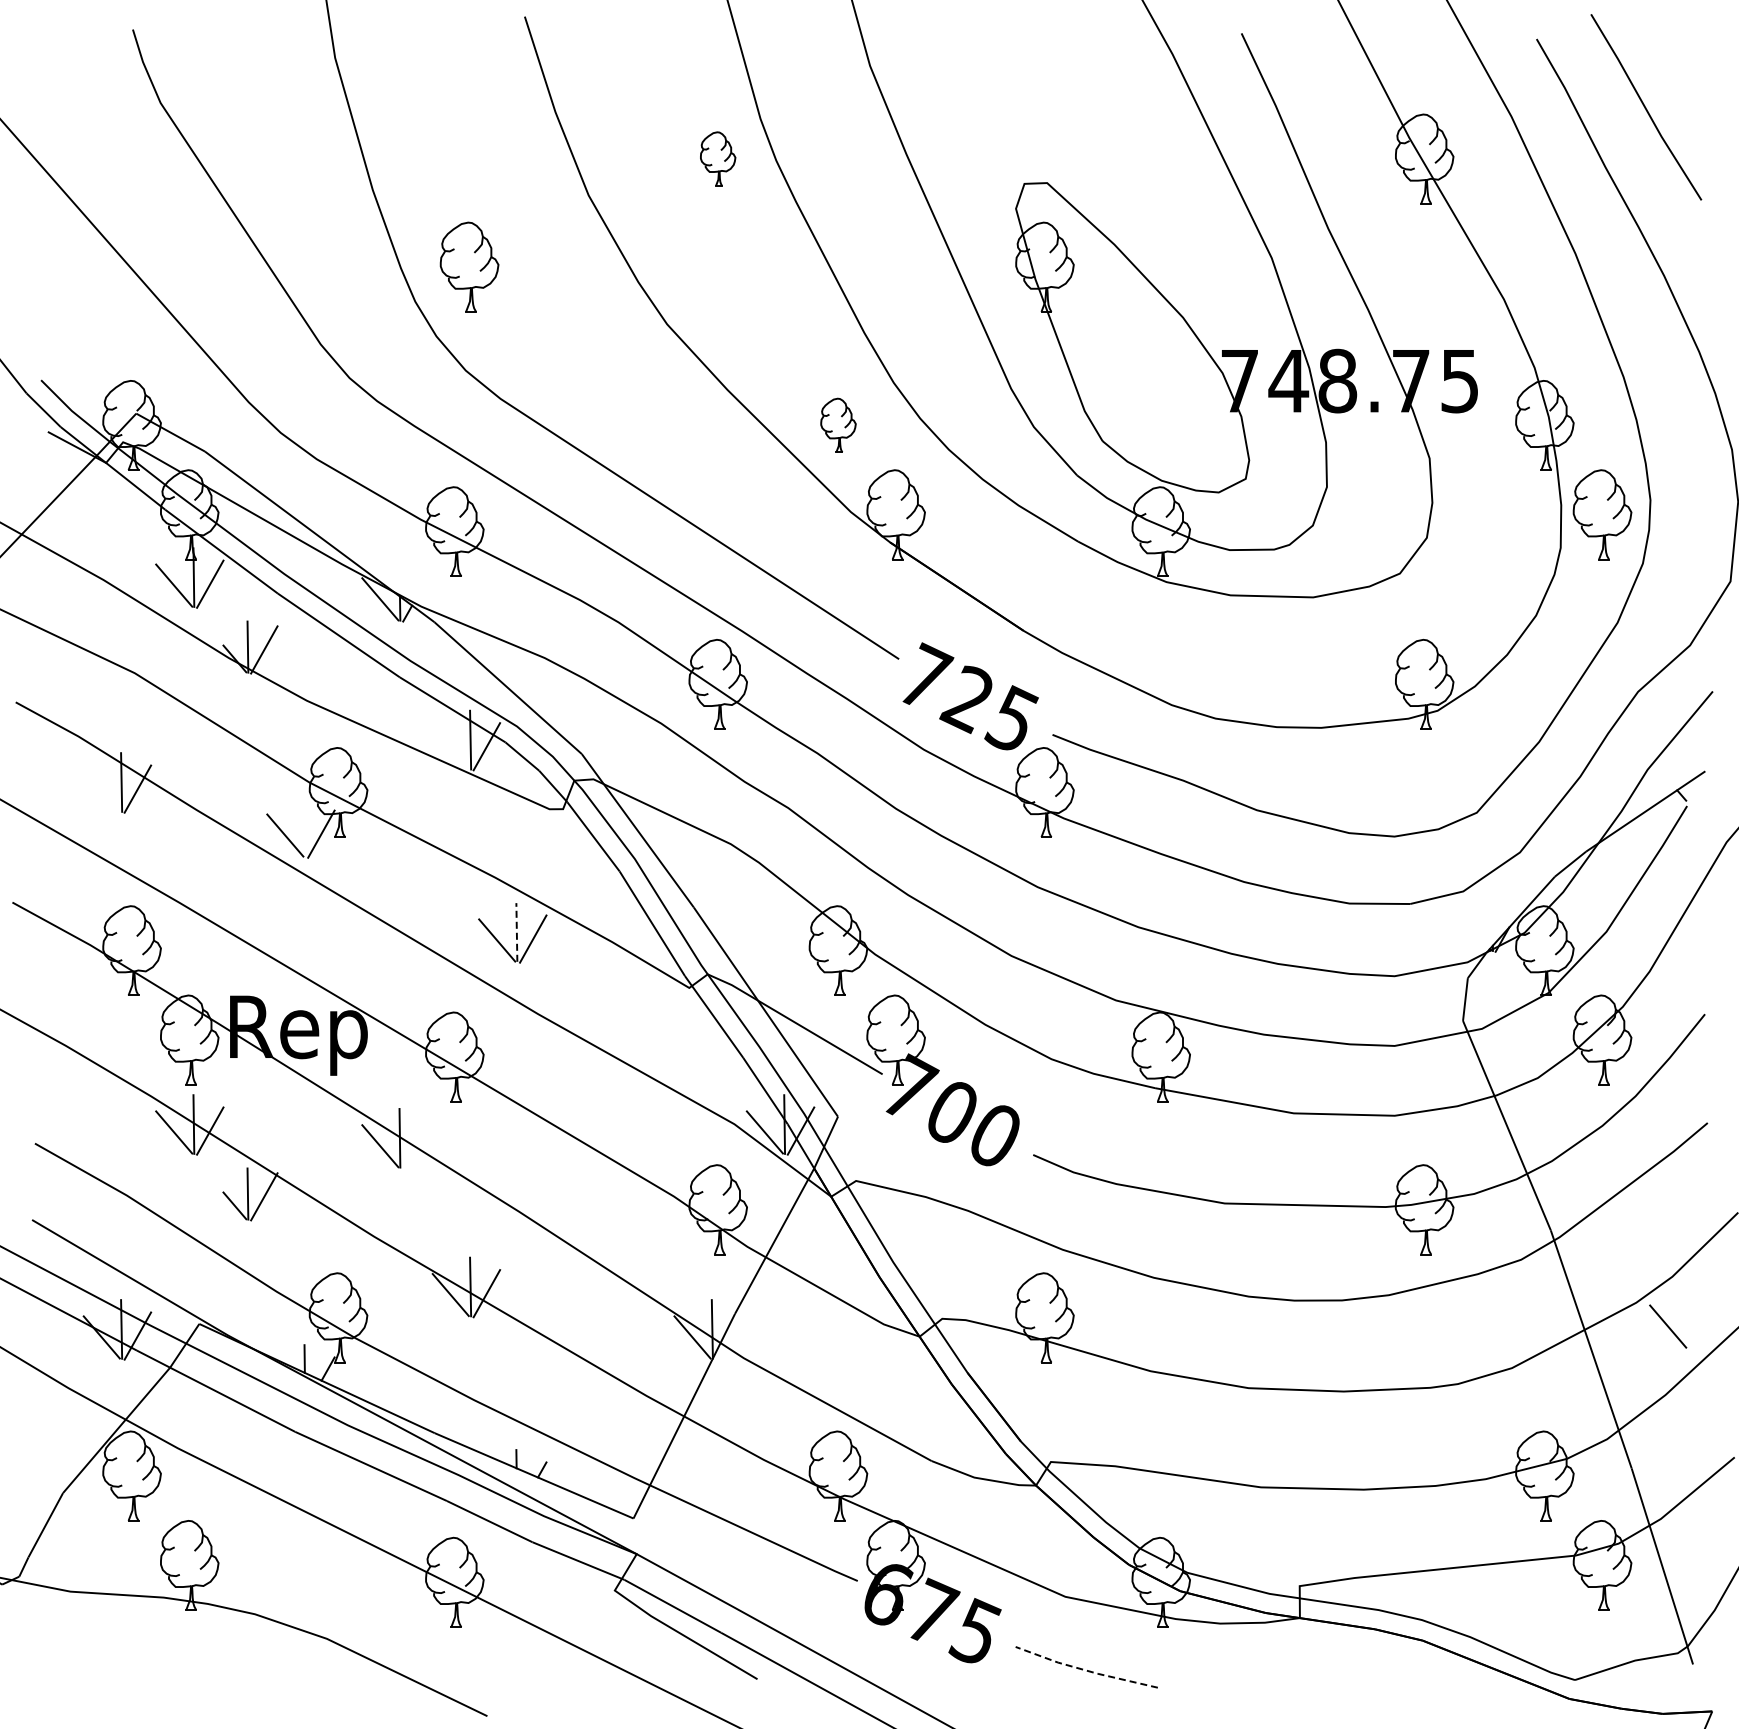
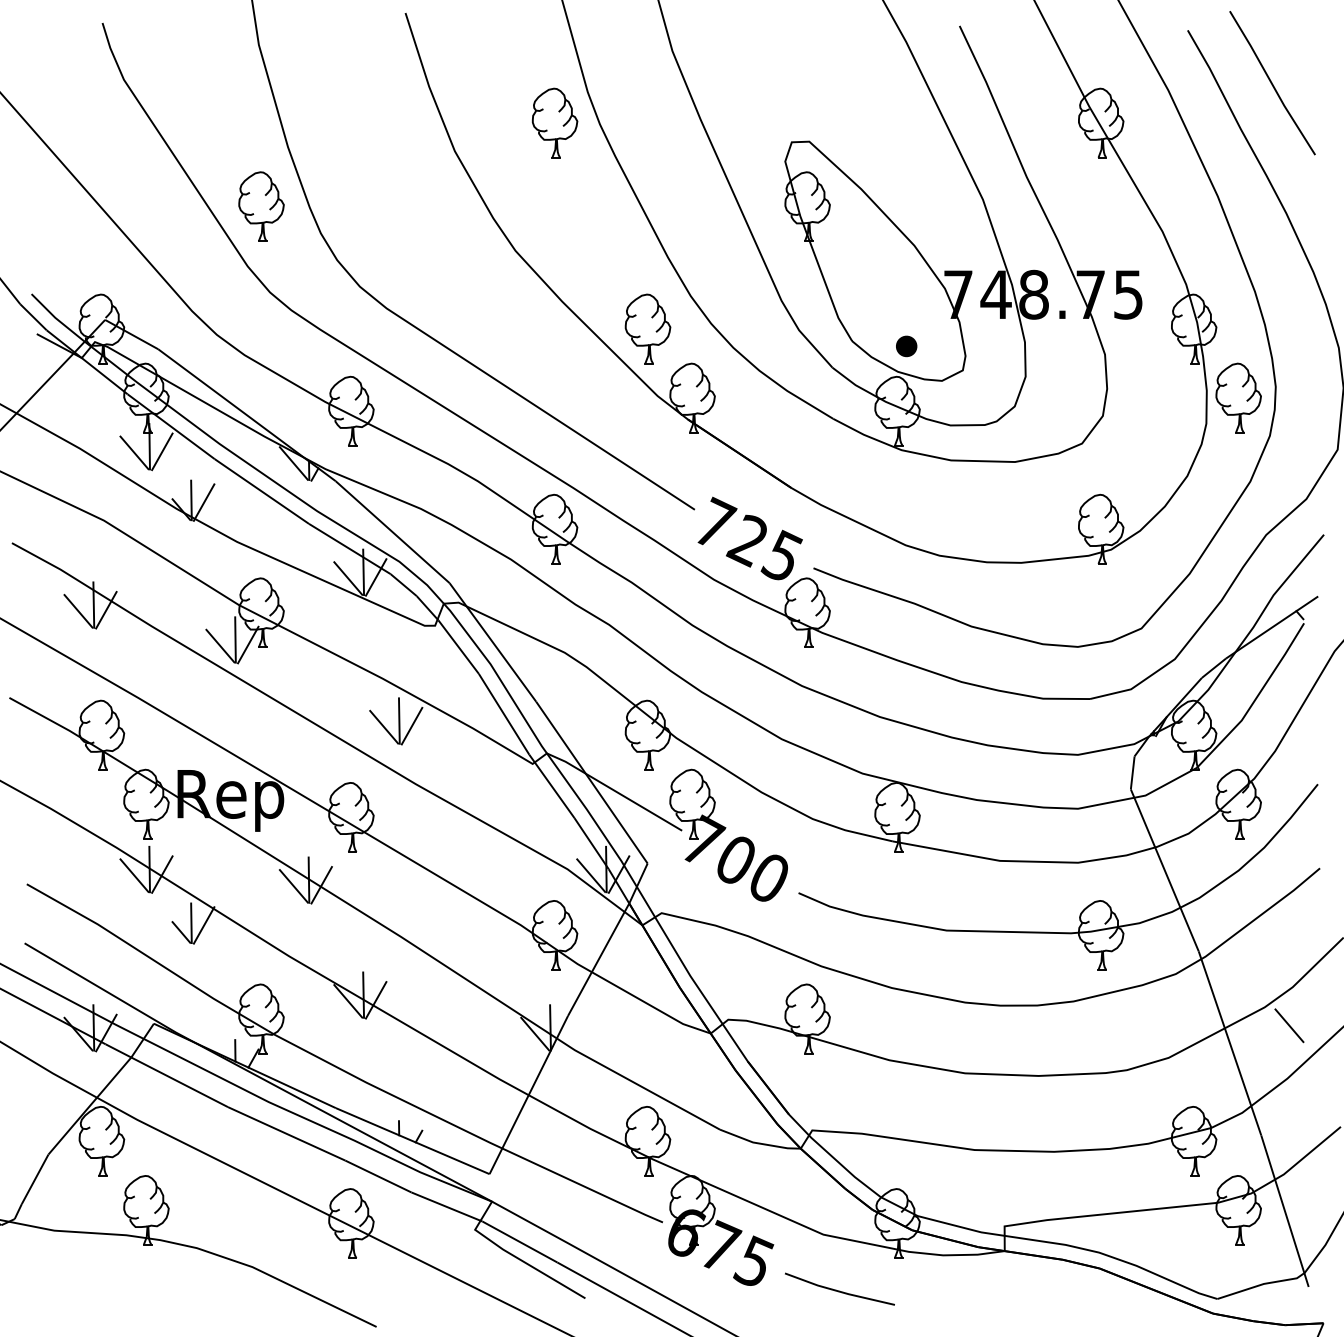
part: (717, 158) -> (554, 122), size x1.67
part: (469, 266) -> (261, 206), moved
part: (838, 425) -> (648, 329), size x1.67
part: (1172, 447) -> (906, 346), added
line: (450, 748) -> (348, 578), added
line: (101, 790) -> (78, 611), added
line: (304, 827) -> (235, 639), added
line: (516, 931) -> (399, 720), dashed -> solid
line: (416, 1144) -> (321, 884), added
line: (1085, 1670) -> (838, 1291), dashed -> solid

